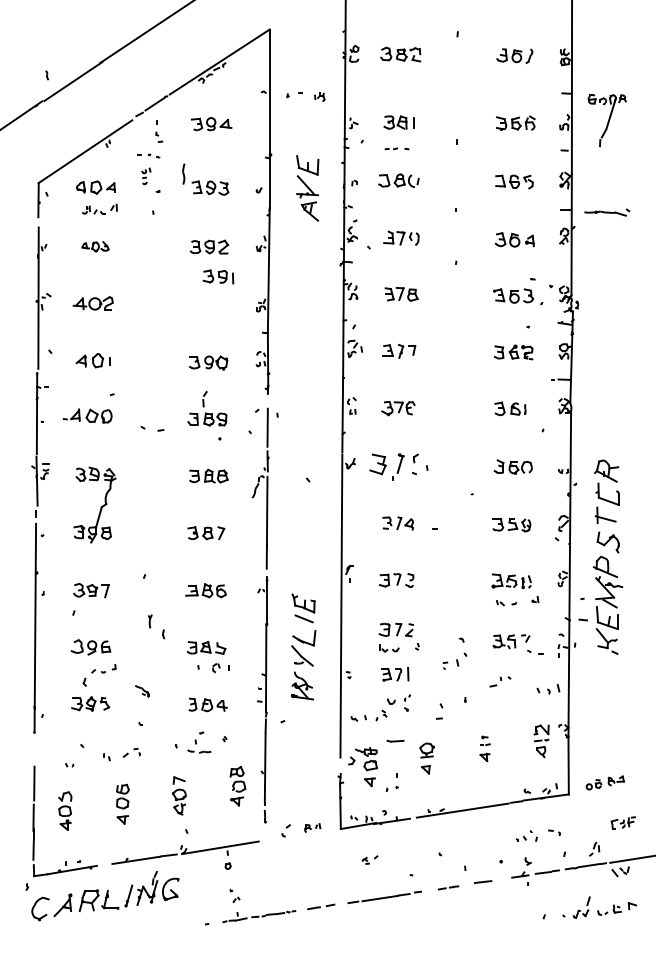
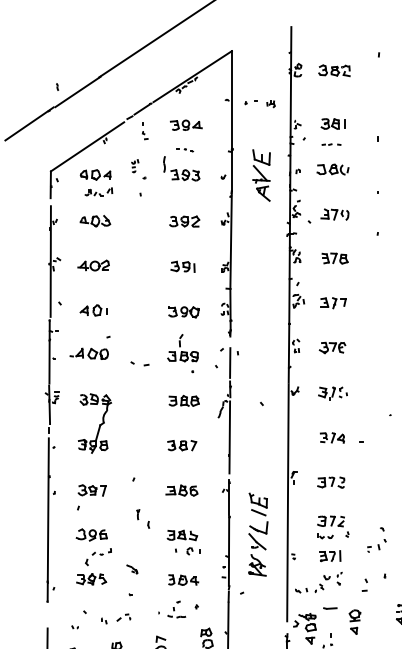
part: (148, 155) -> (184, 149), moved
part: (95, 246) -> (95, 221), size x1.43
part: (218, 276) -> (183, 266), moved
part: (398, 466) -> (332, 393), size x0.62

